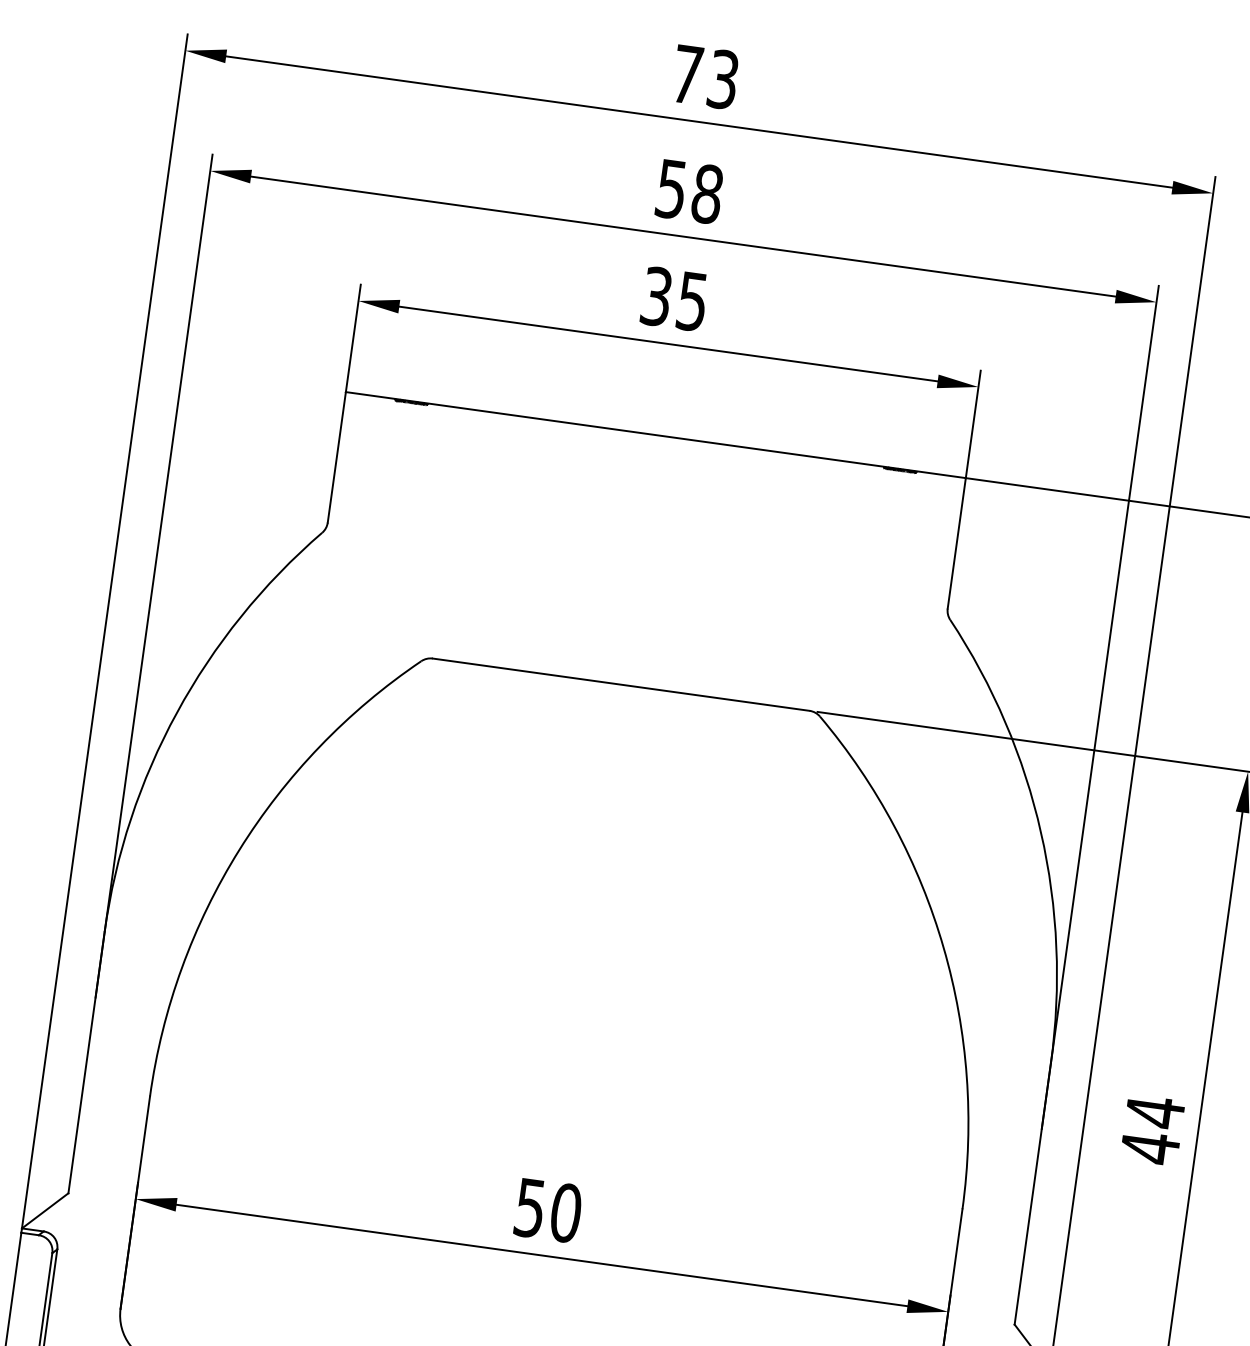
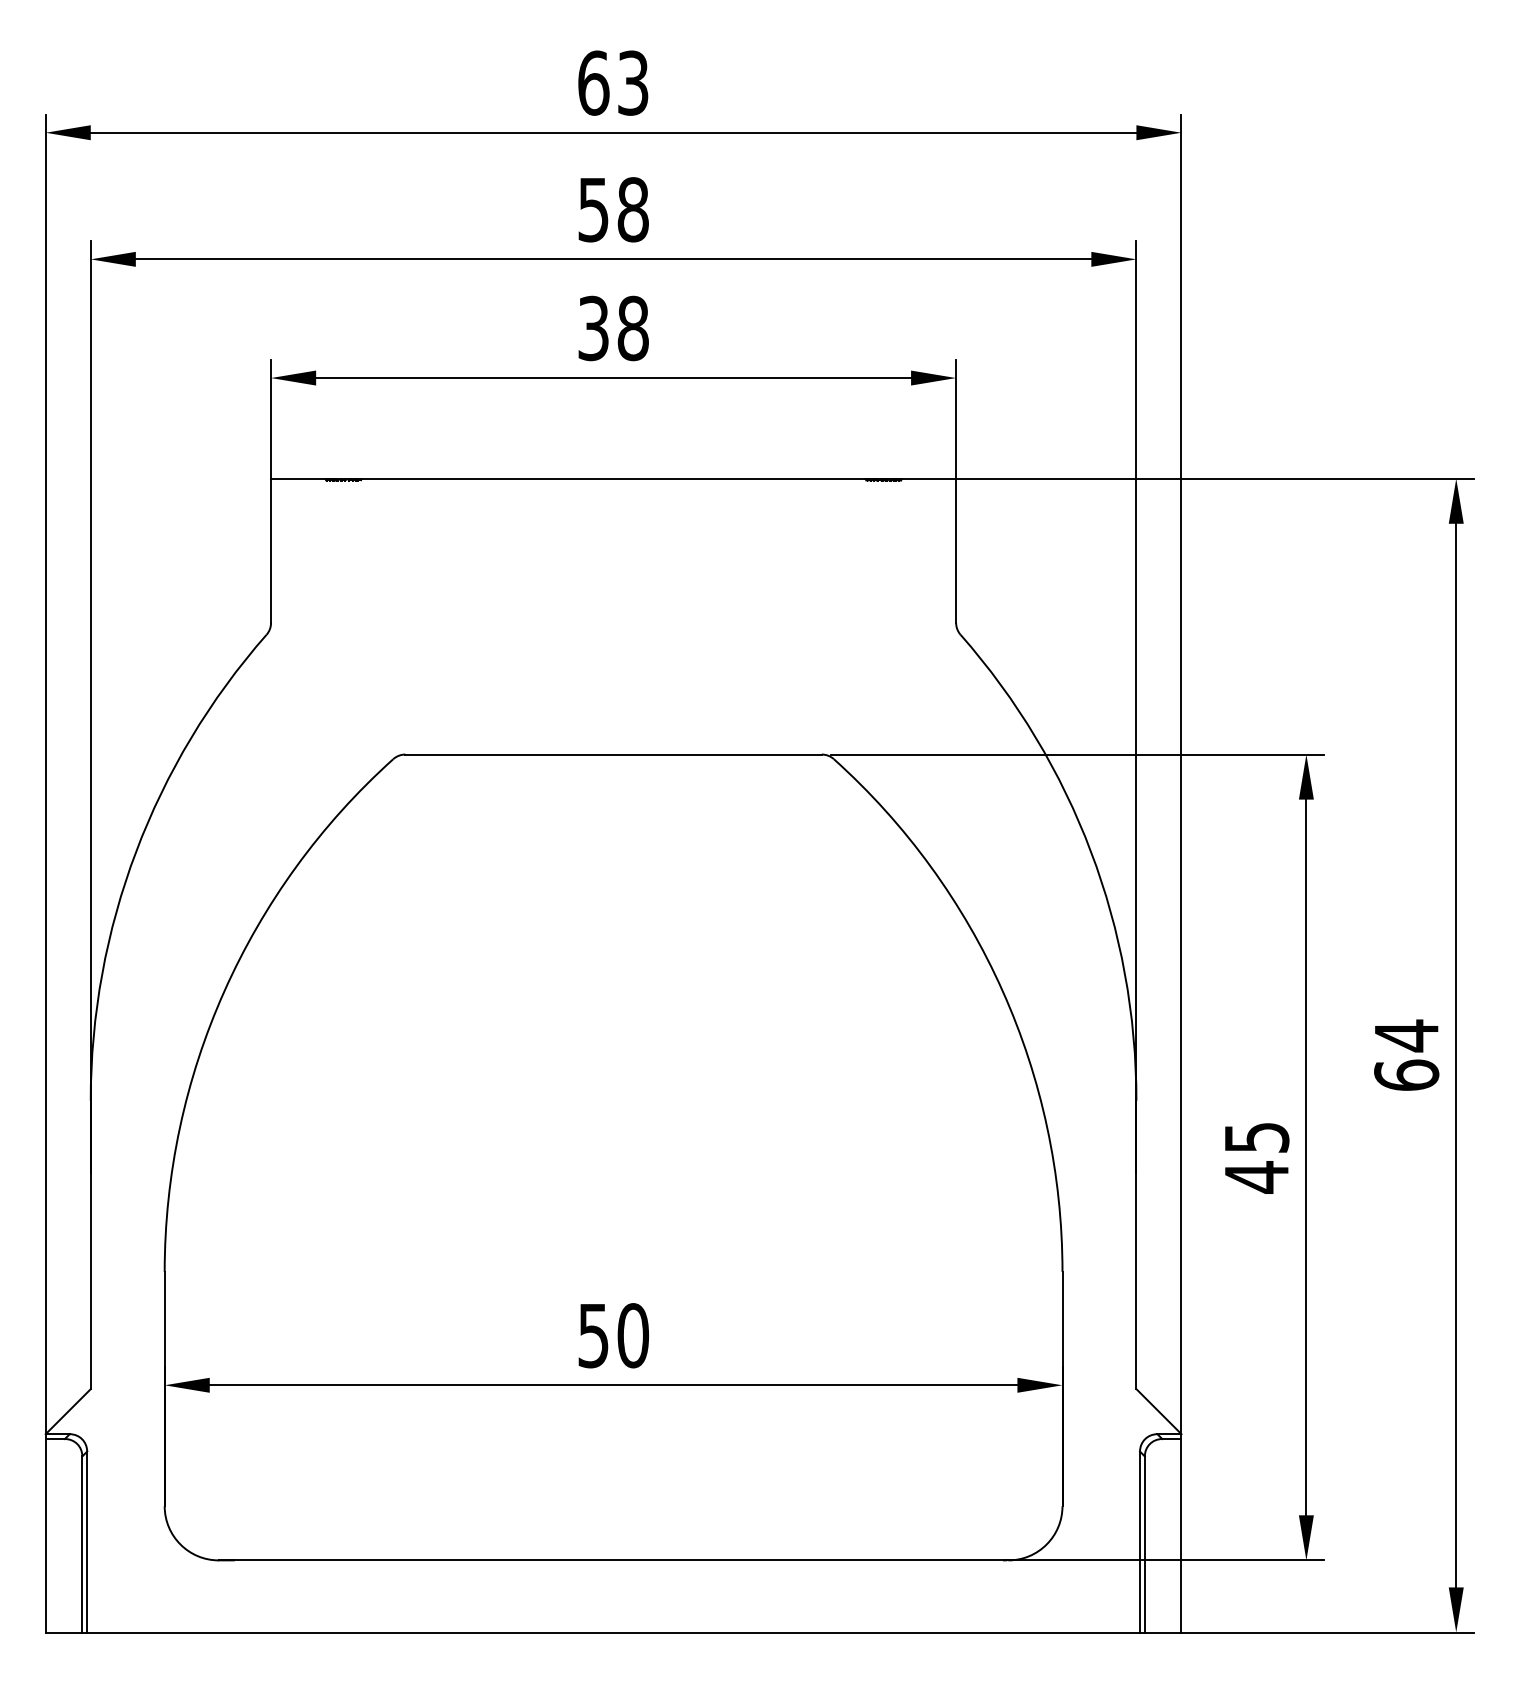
text: (687, 74) -> (593, 82), 73 -> 63
text: (691, 301) -> (632, 328), 35 -> 38
text: (1155, 1112) -> (1257, 1137), 44 -> 45

